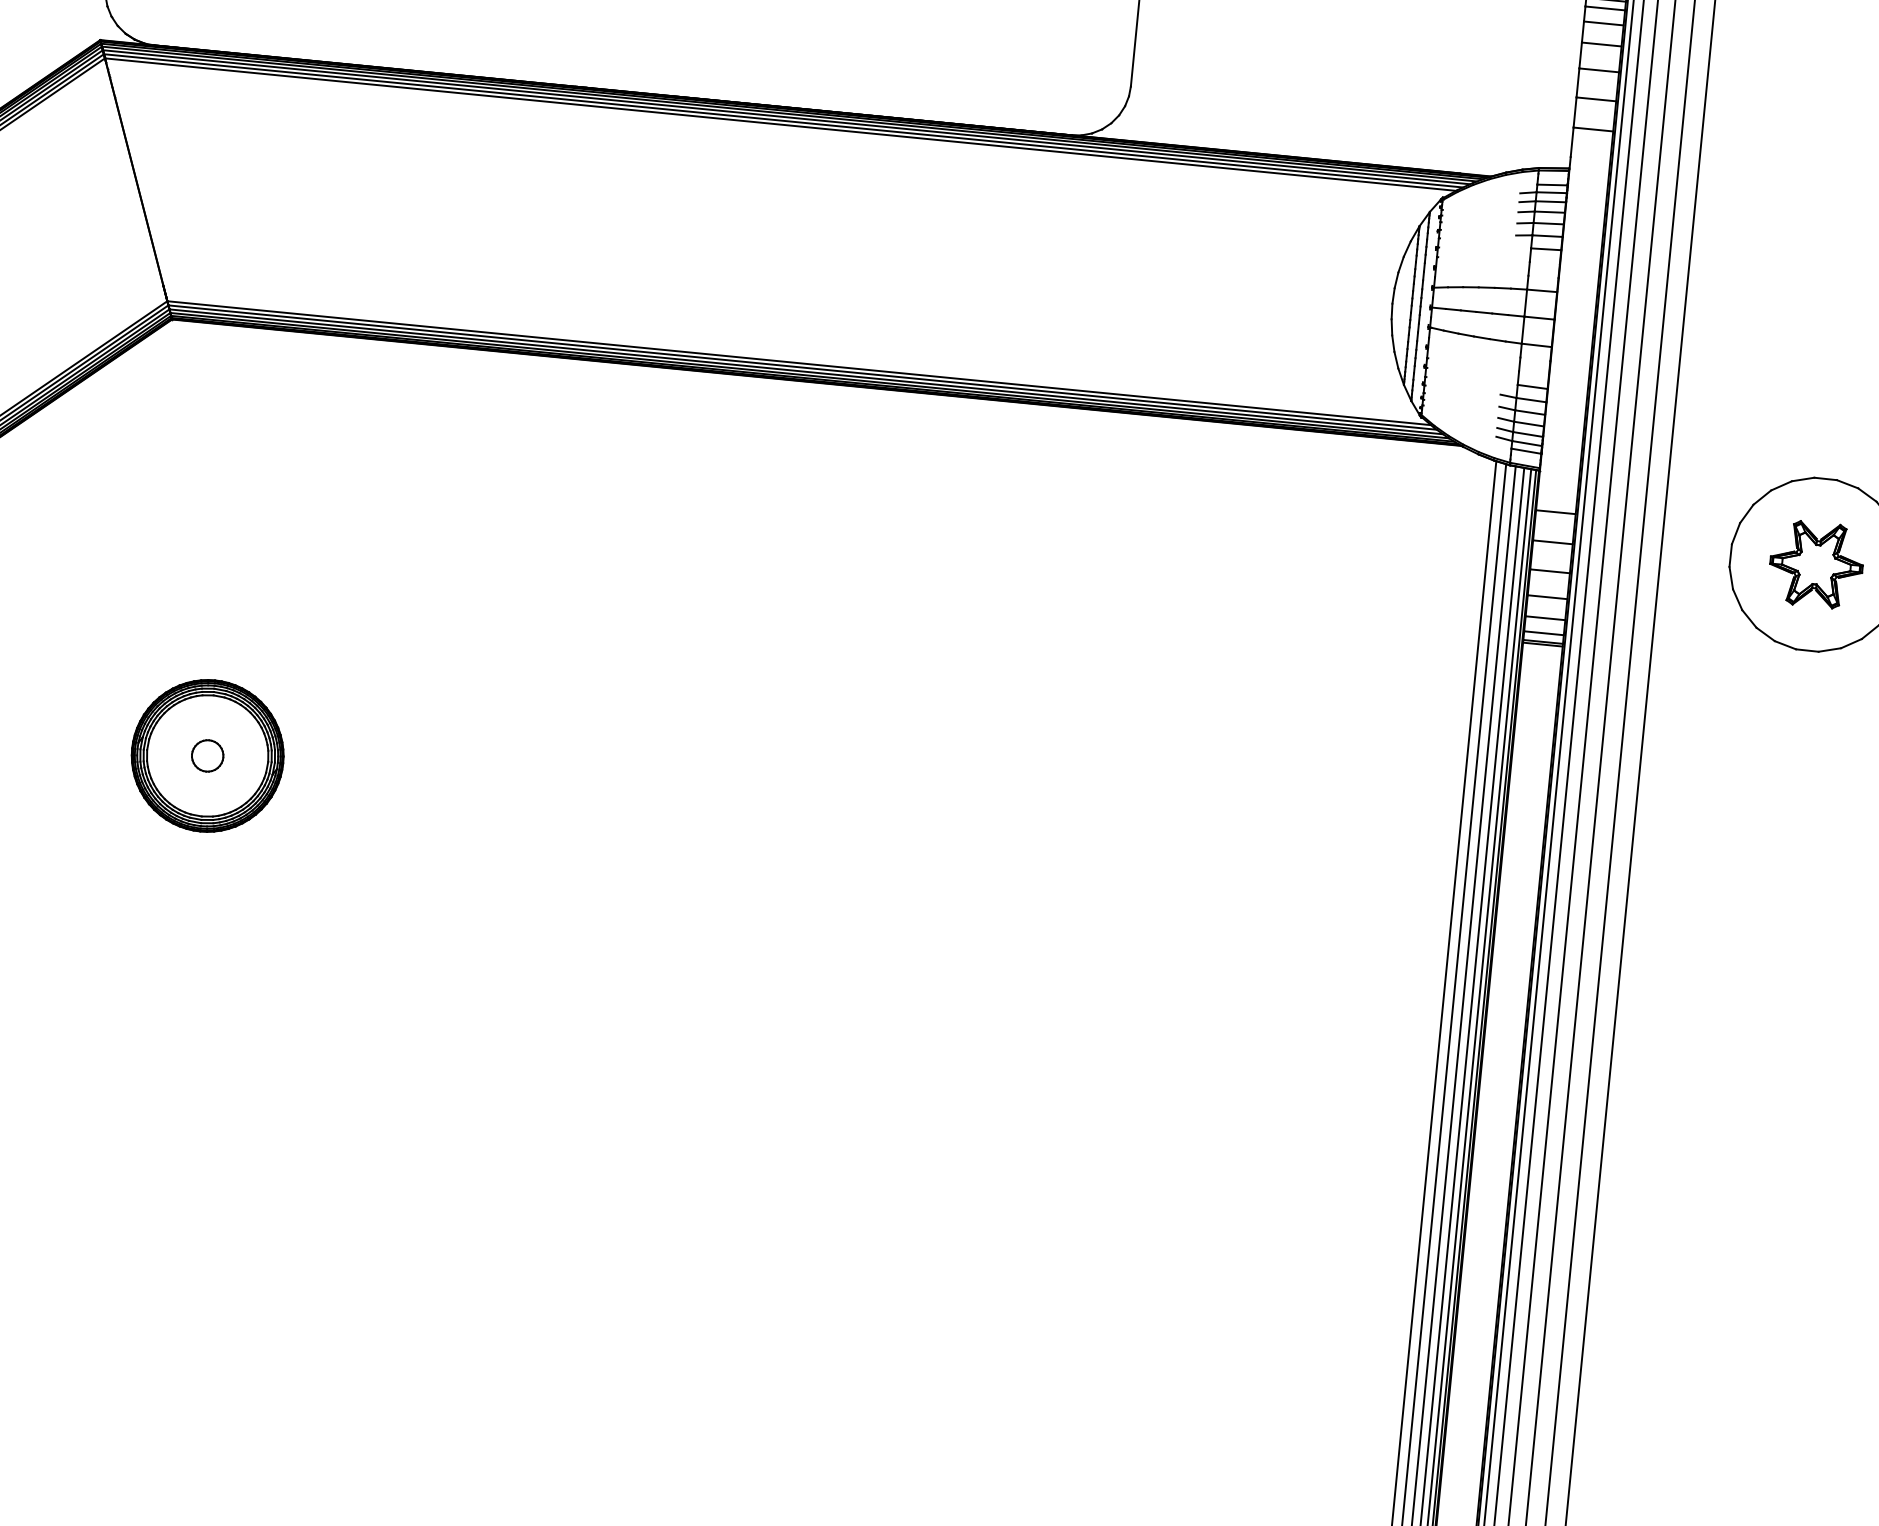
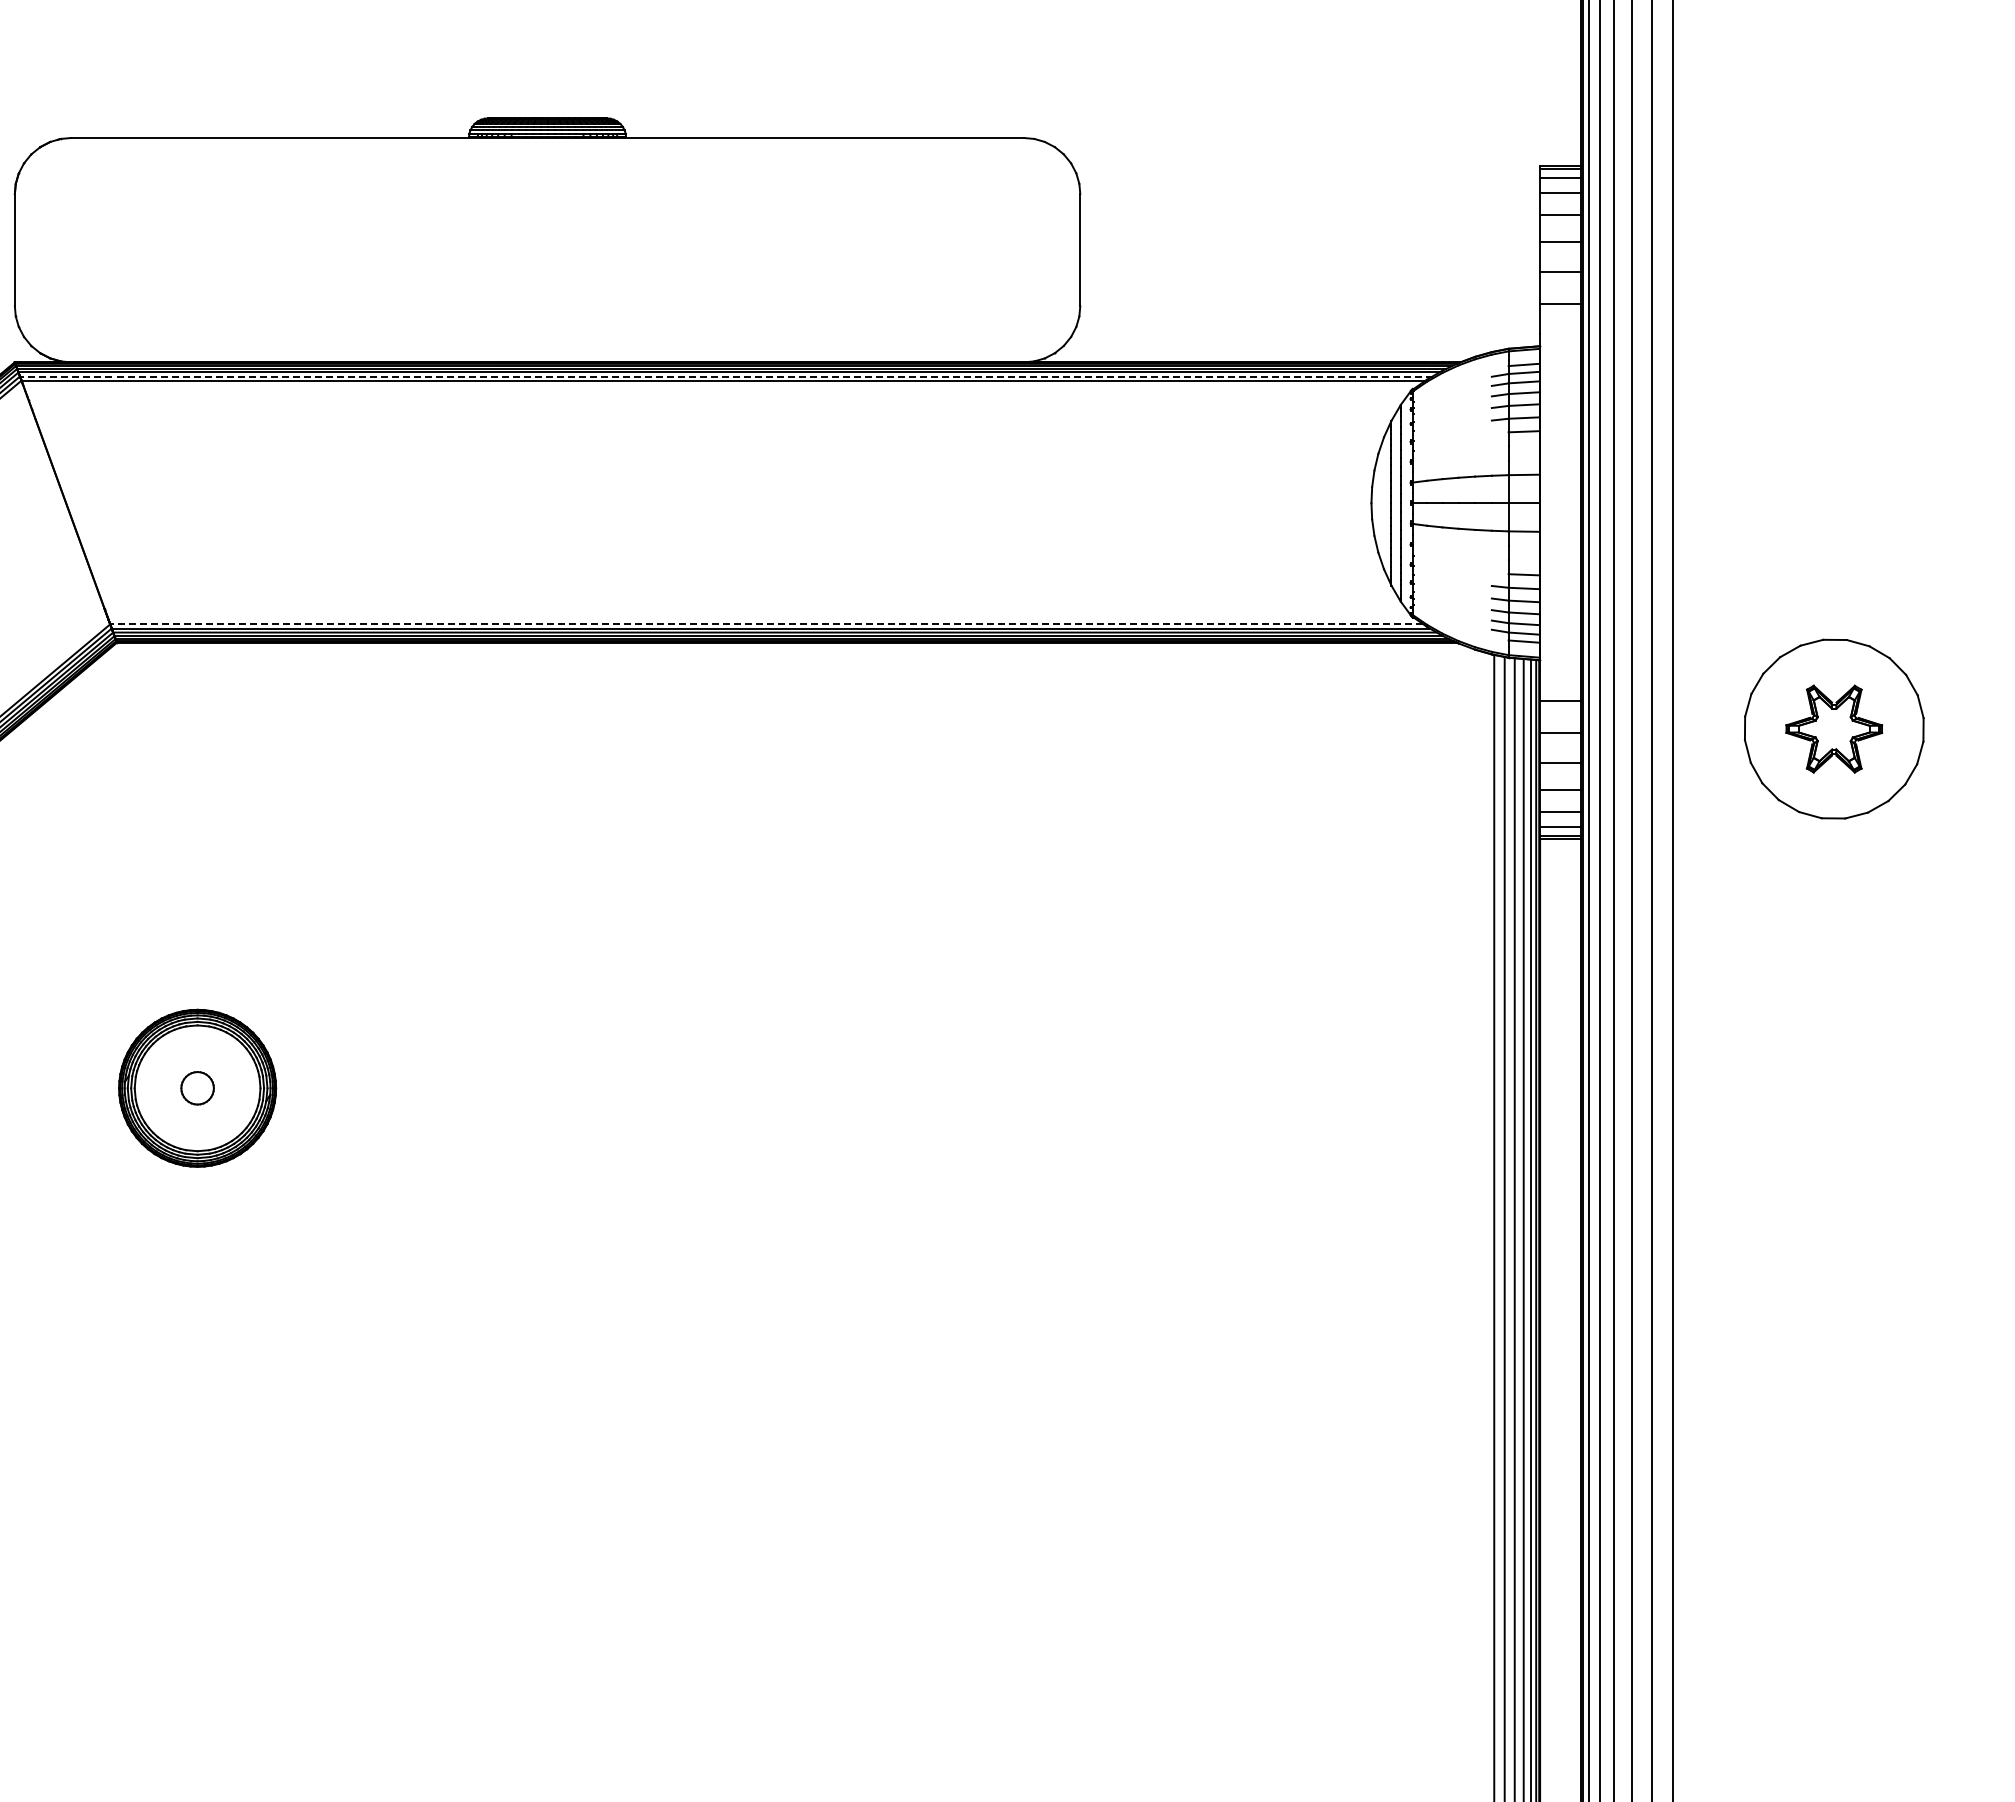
line: (782, 120) -> (725, 376), solid -> dashed
line: (798, 363) -> (766, 624), solid -> dashed

